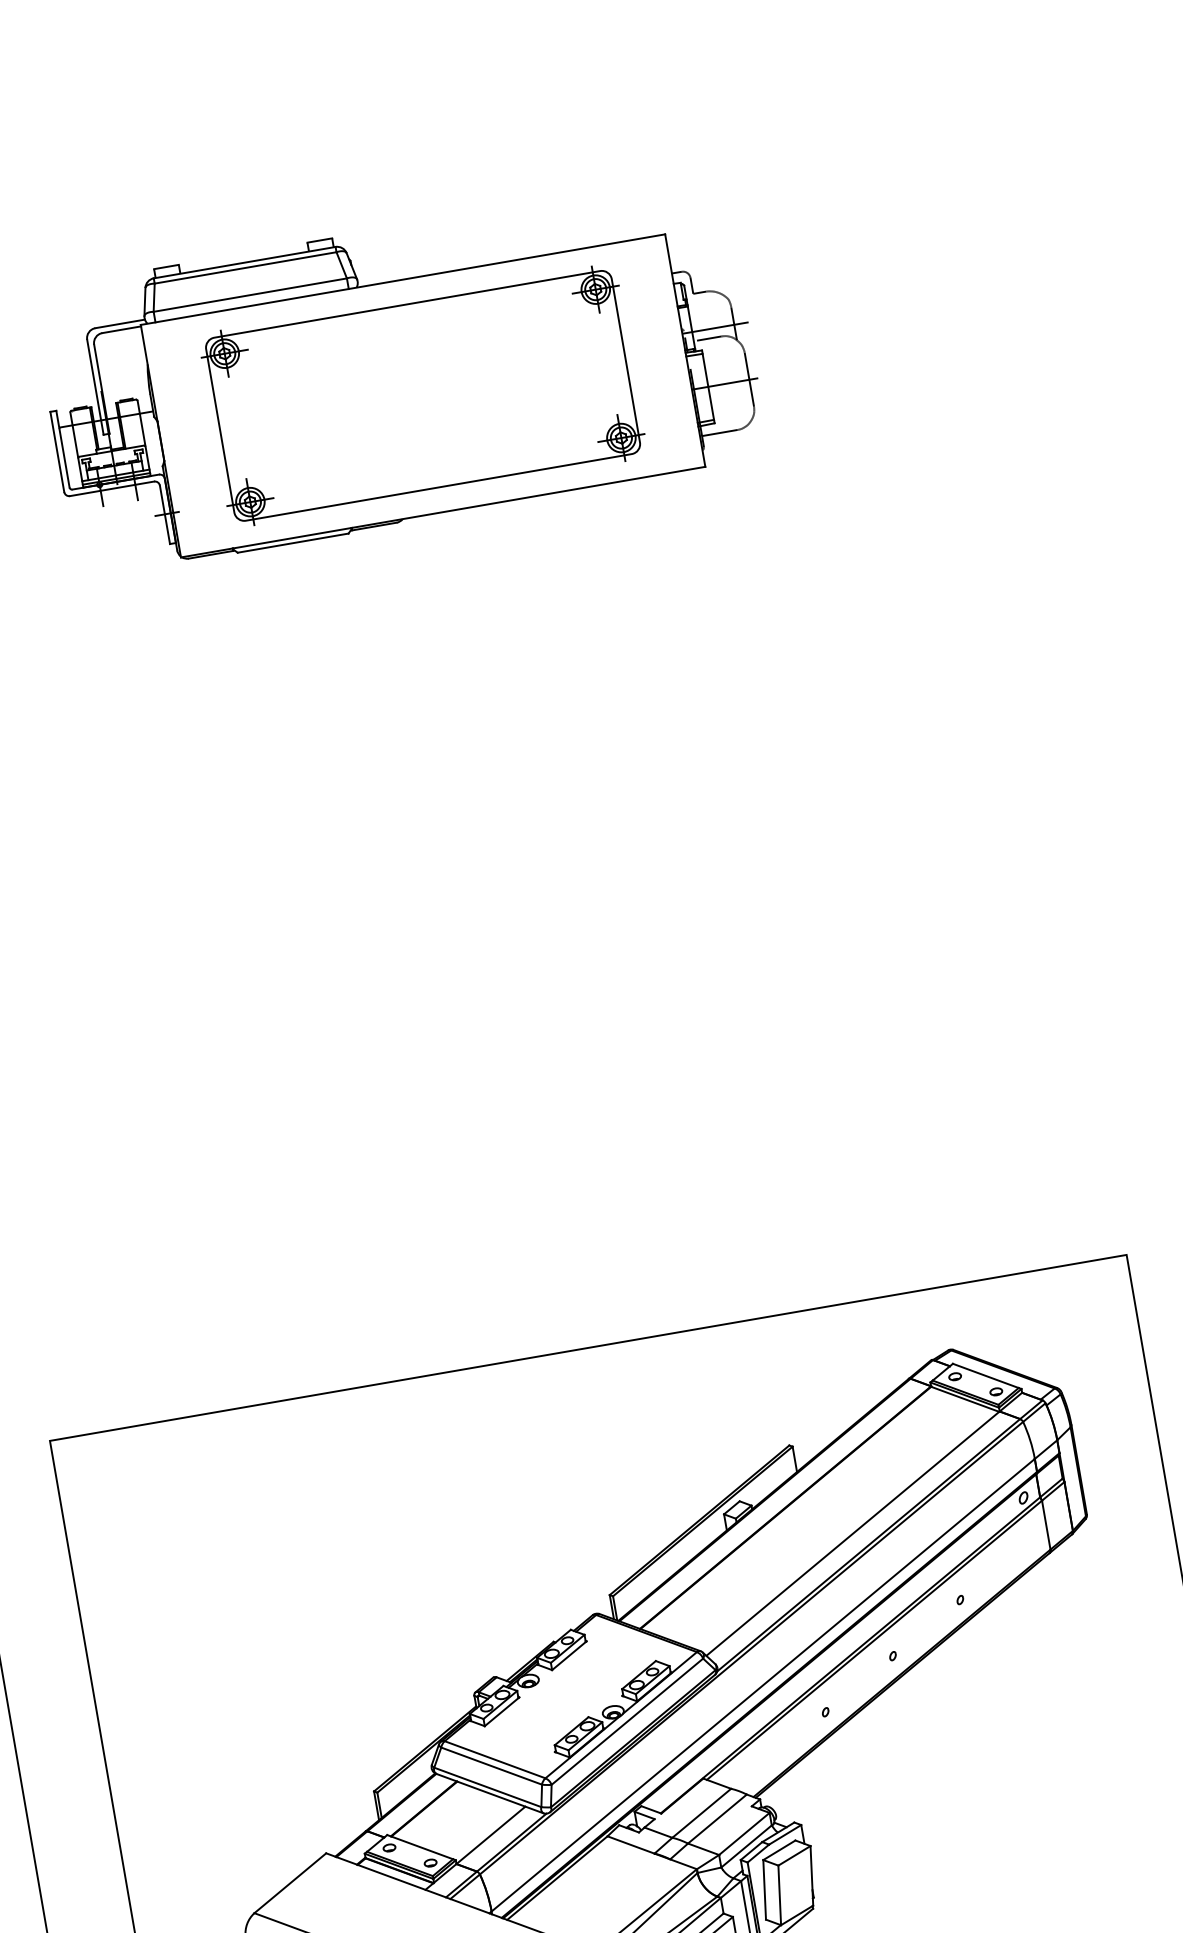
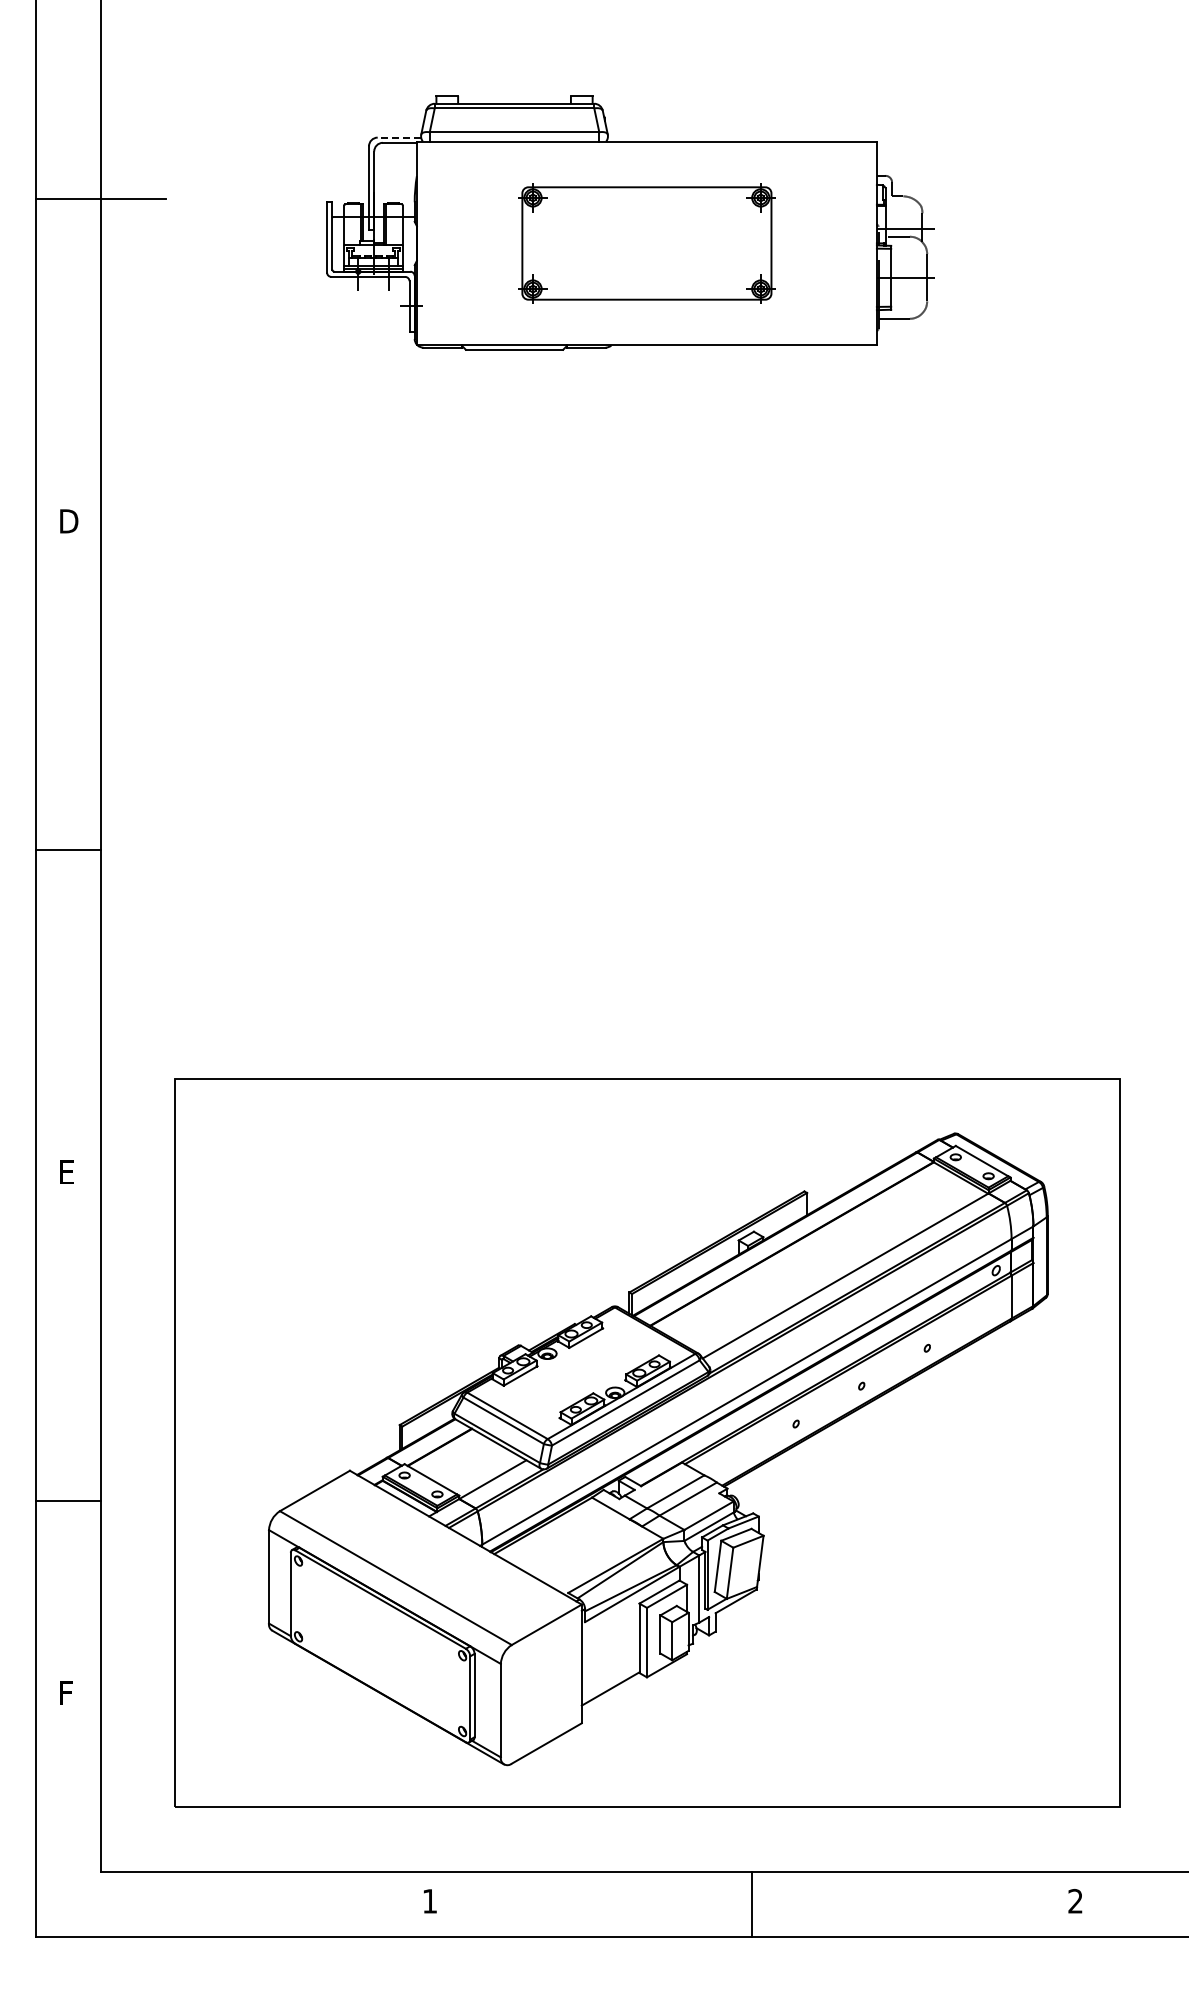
line: (120, 323) -> (399, 137), solid -> dashed
part: (422, 395) -> (646, 243), size x0.7

